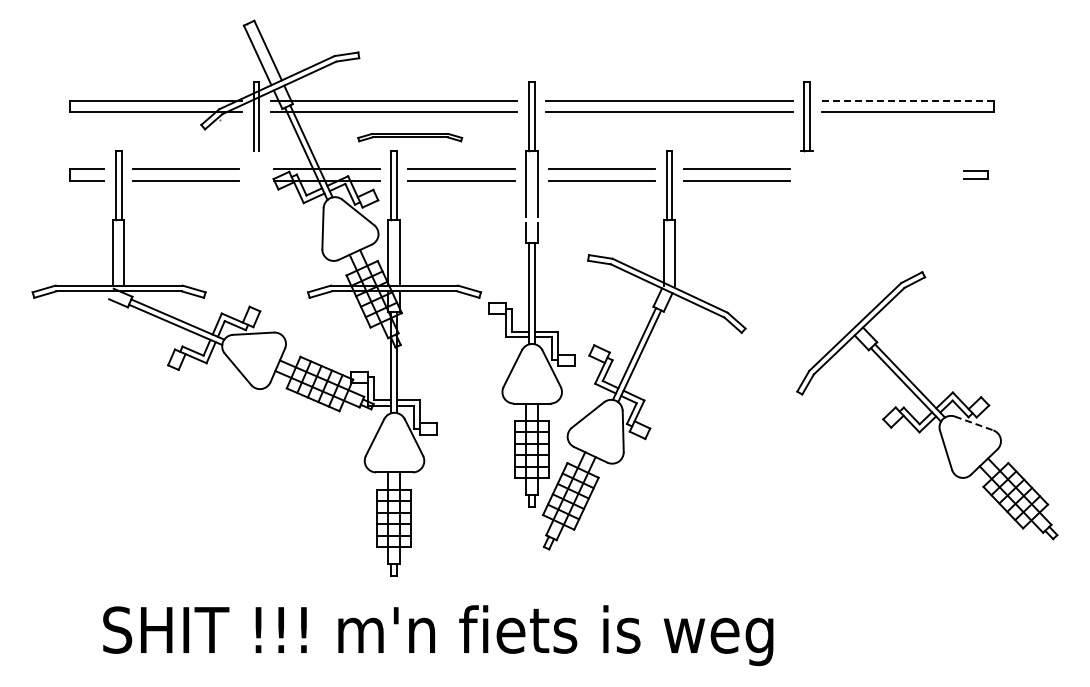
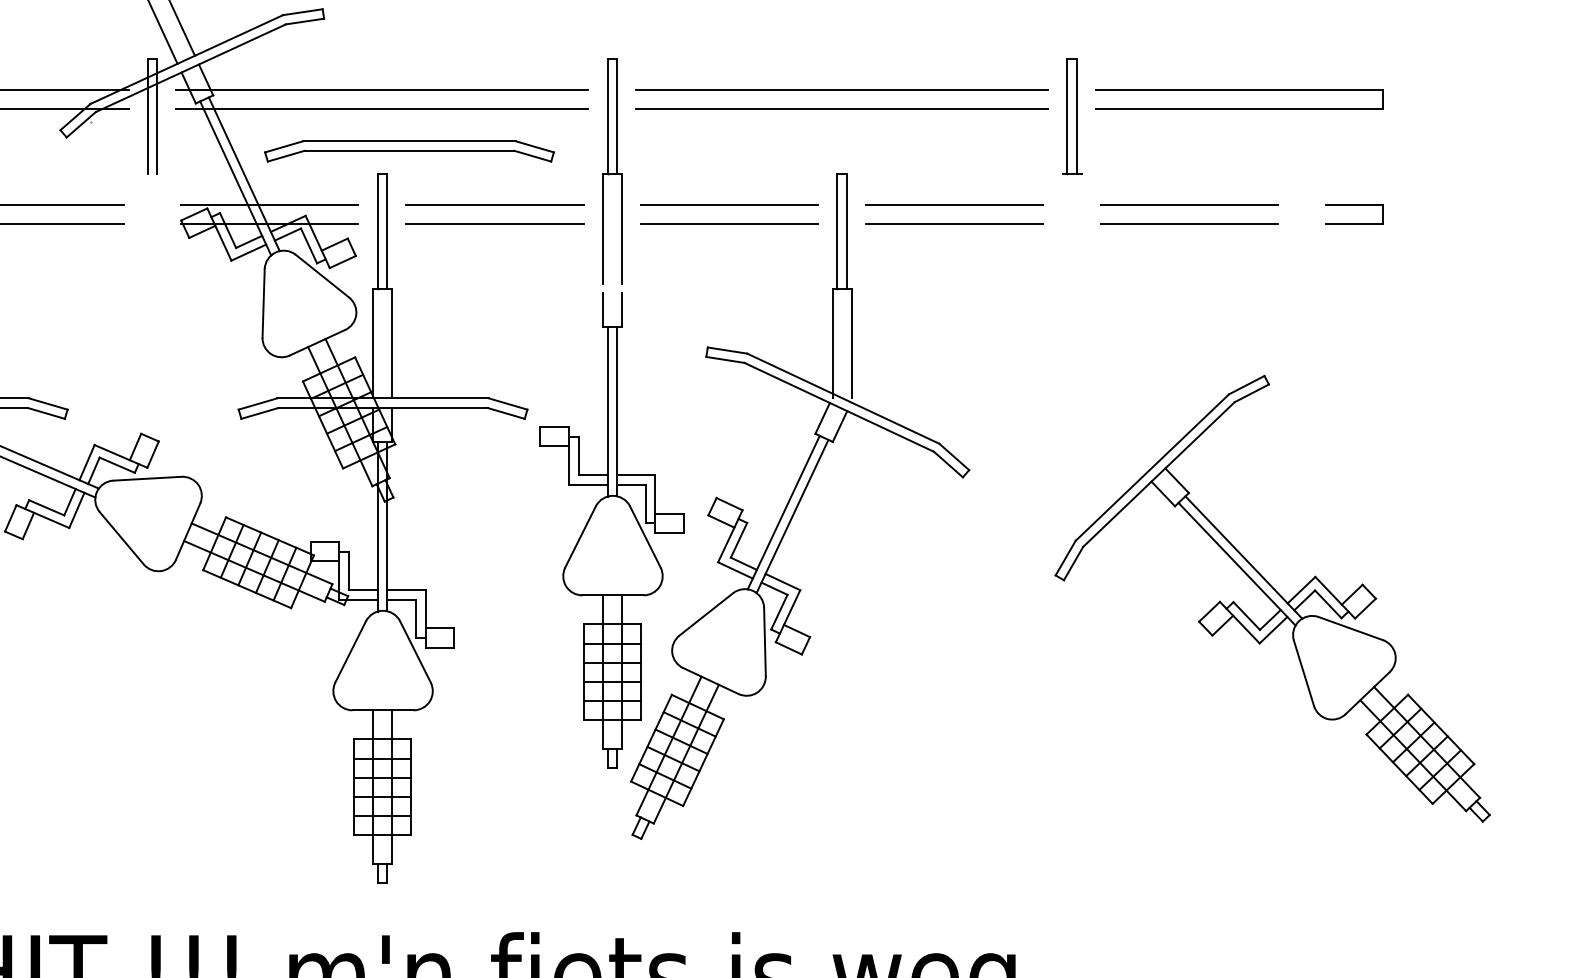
line: (908, 100) -> (1241, 89), dashed -> solid
part: (409, 137) -> (408, 151), size x1.67
line: (877, 169) -> (1189, 204), added
part: (976, 174) -> (1354, 212), size x1.43
line: (877, 180) -> (1189, 222), added
line: (974, 423) -> (1351, 628), dashed -> solid

